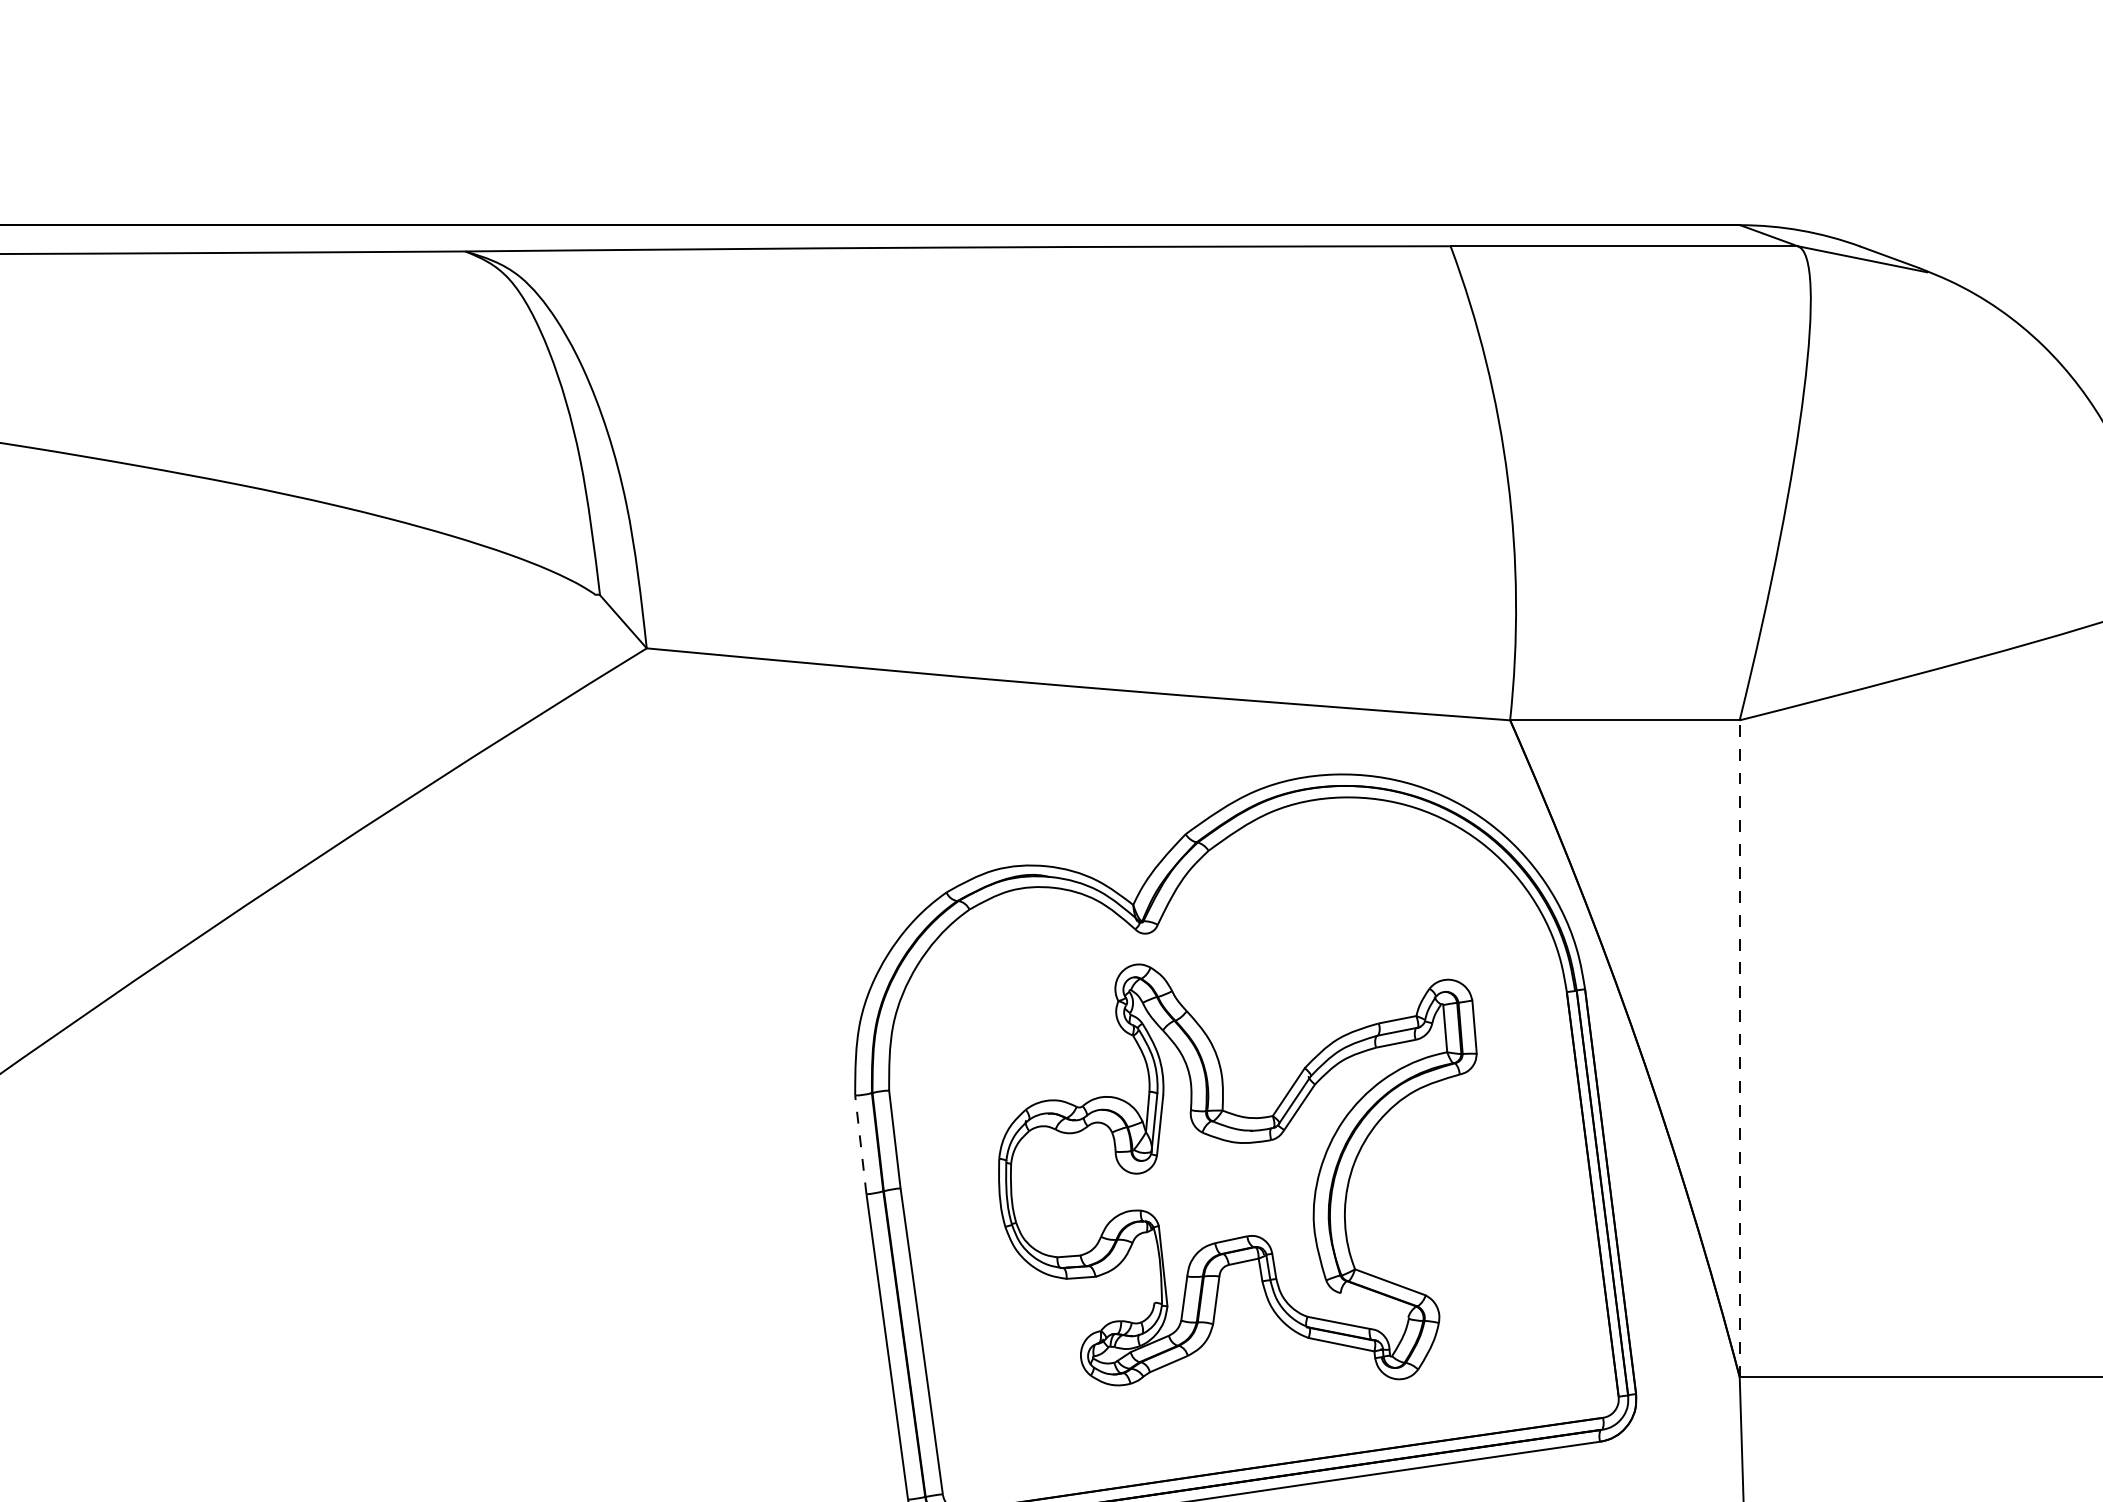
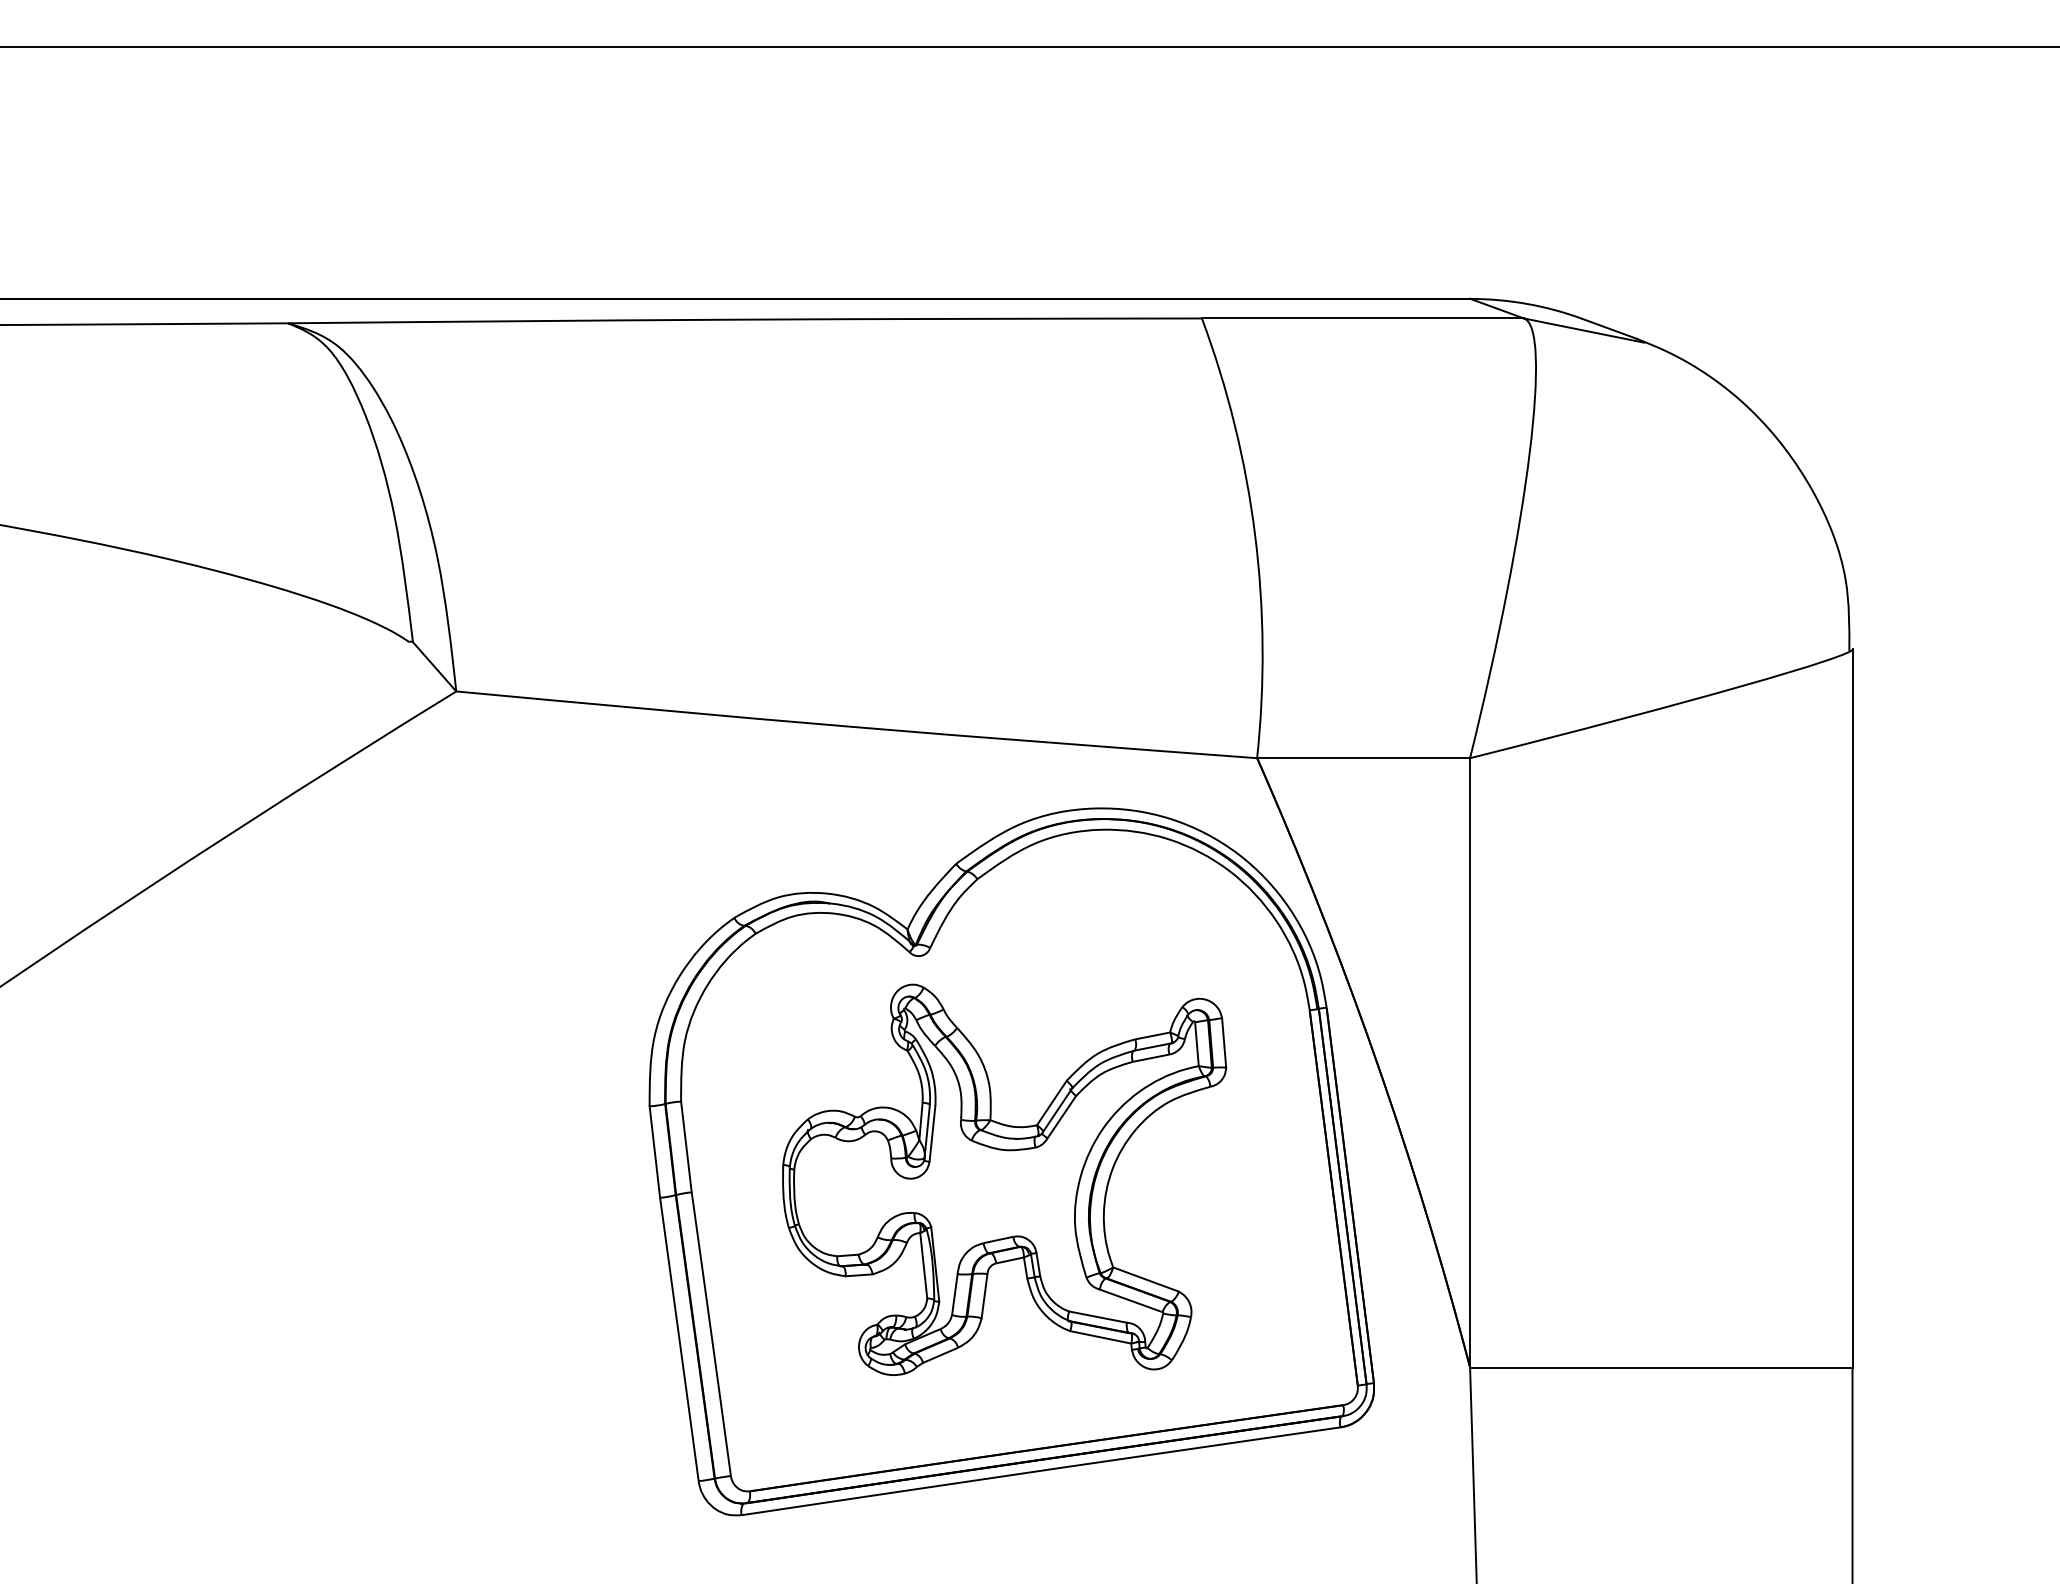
line: (1740, 1048) -> (1470, 1062), dashed -> solid
line: (860, 1144) -> (654, 1151), dashed -> solid
line: (1150, 1267) -> (923, 1265), added
line: (1374, 1304) -> (1131, 1300), added

